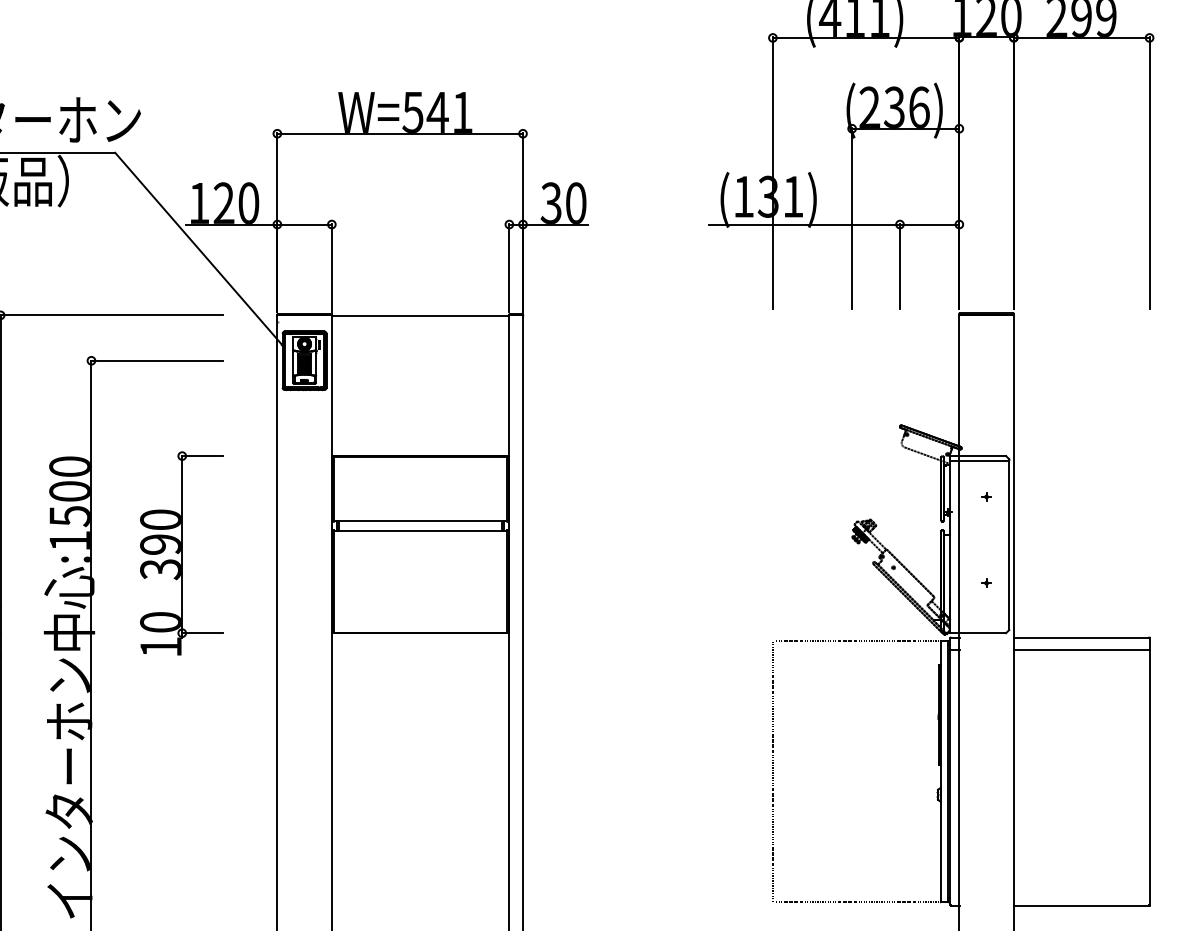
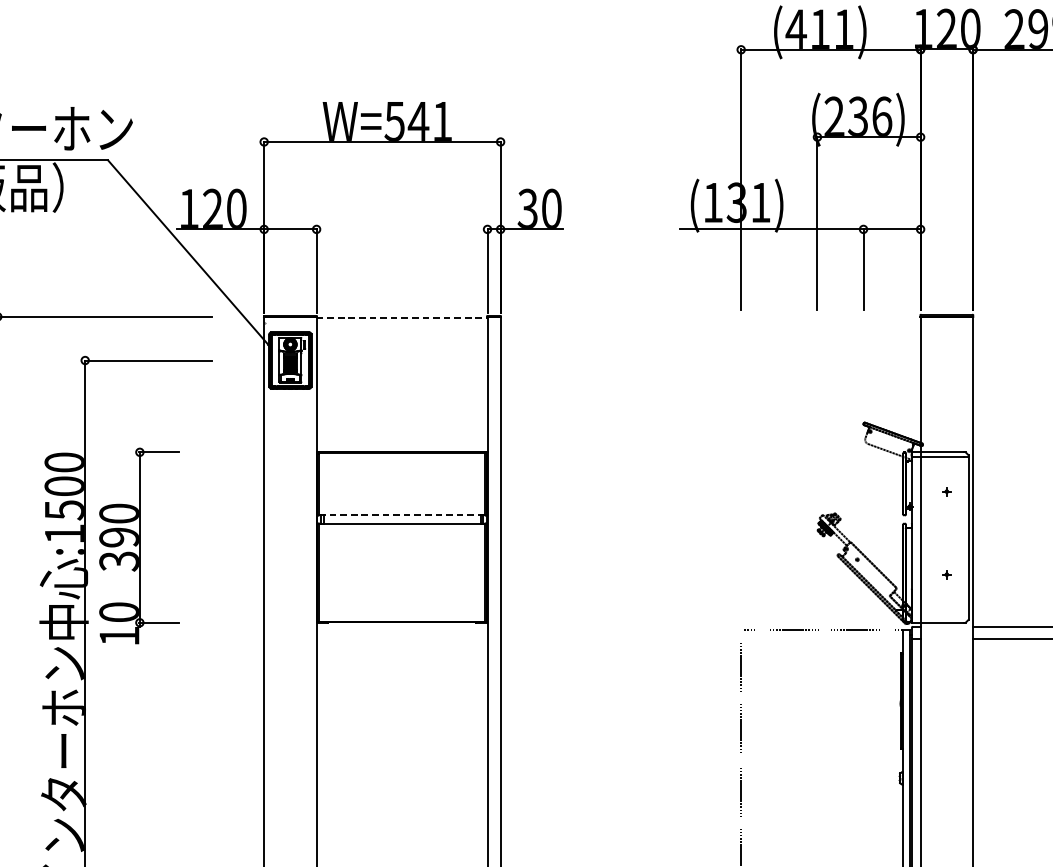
line: (420, 316) -> (401, 317), solid -> dashed
line: (421, 521) -> (402, 515), solid -> dashed
part: (181, 553) -> (139, 546), moved

